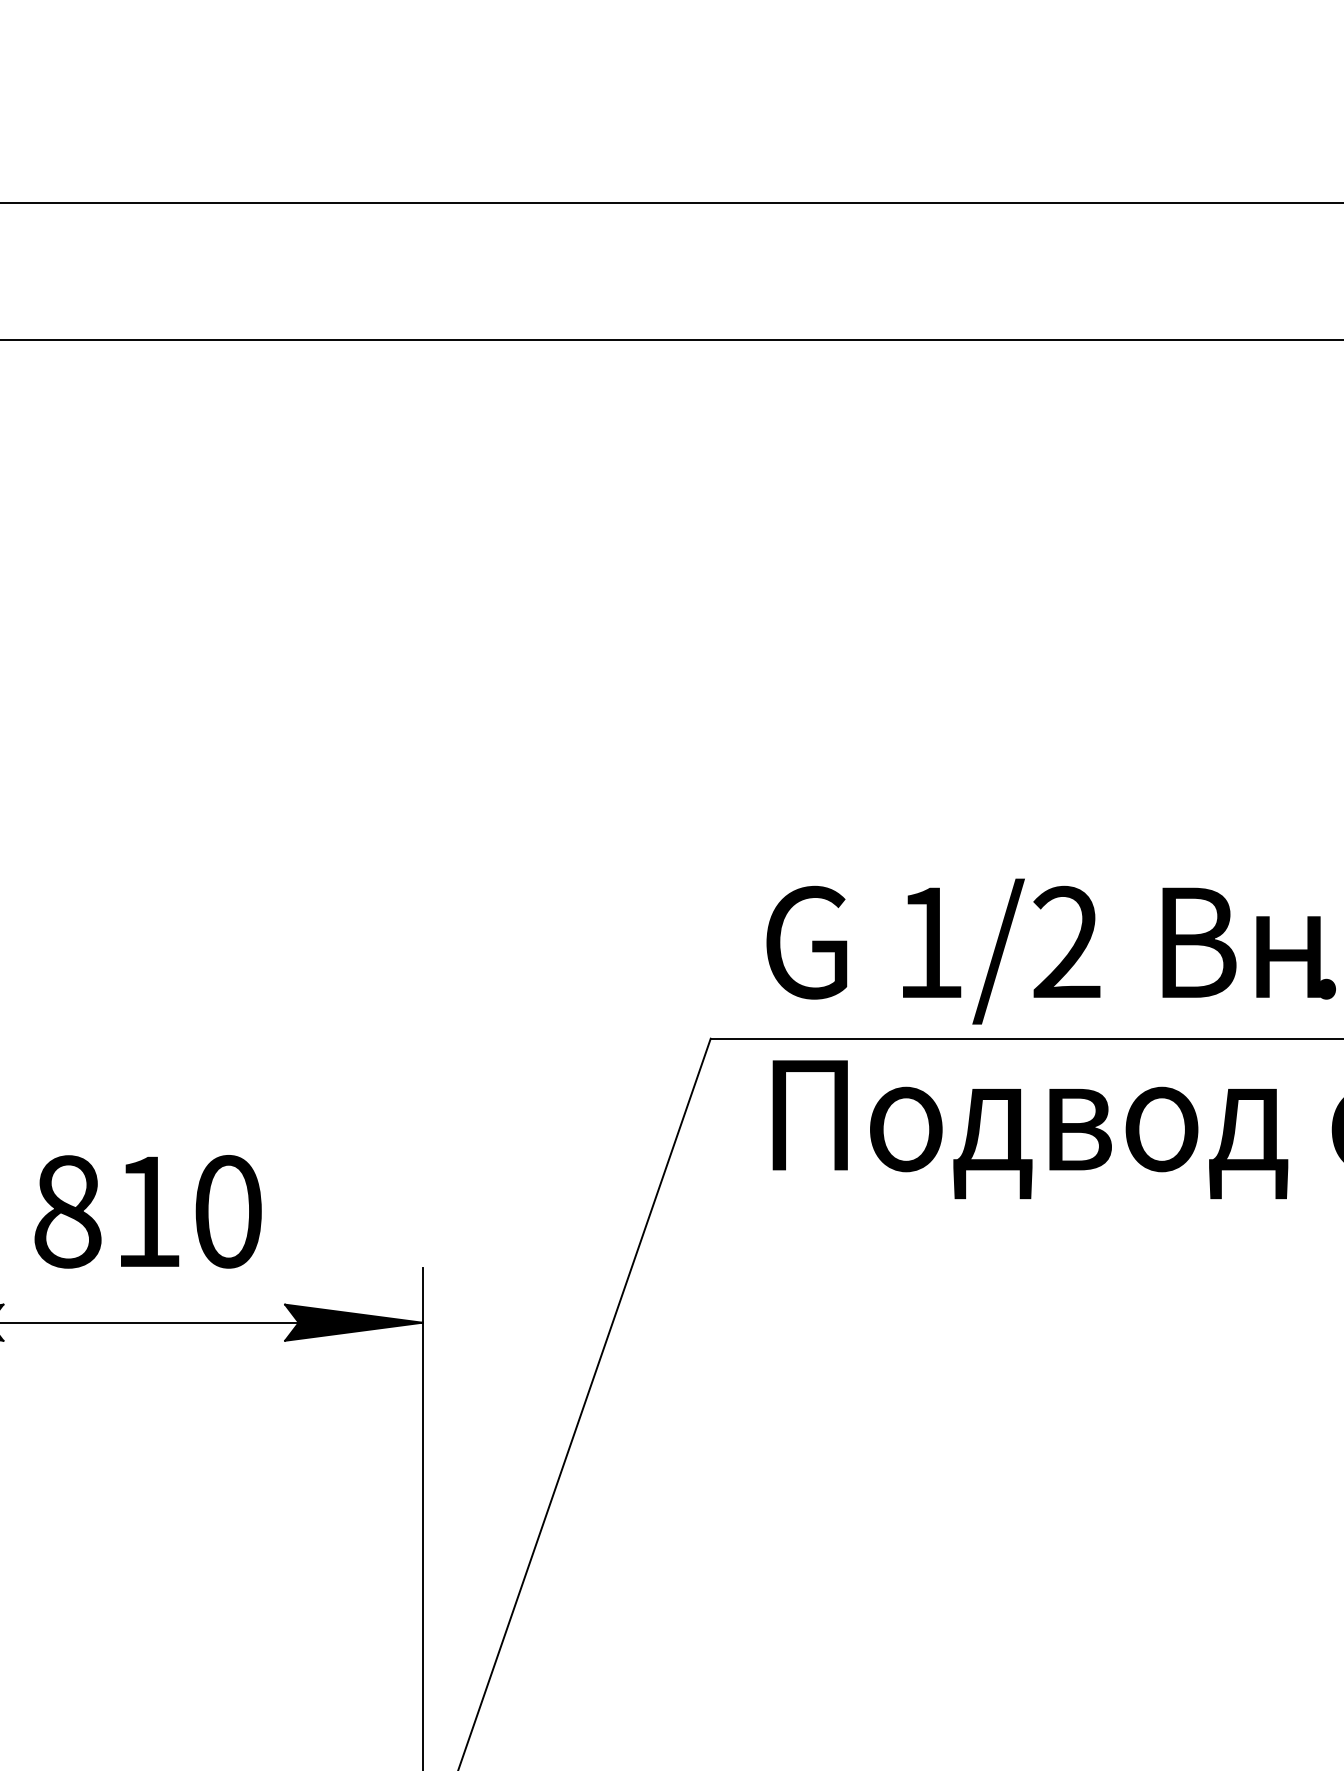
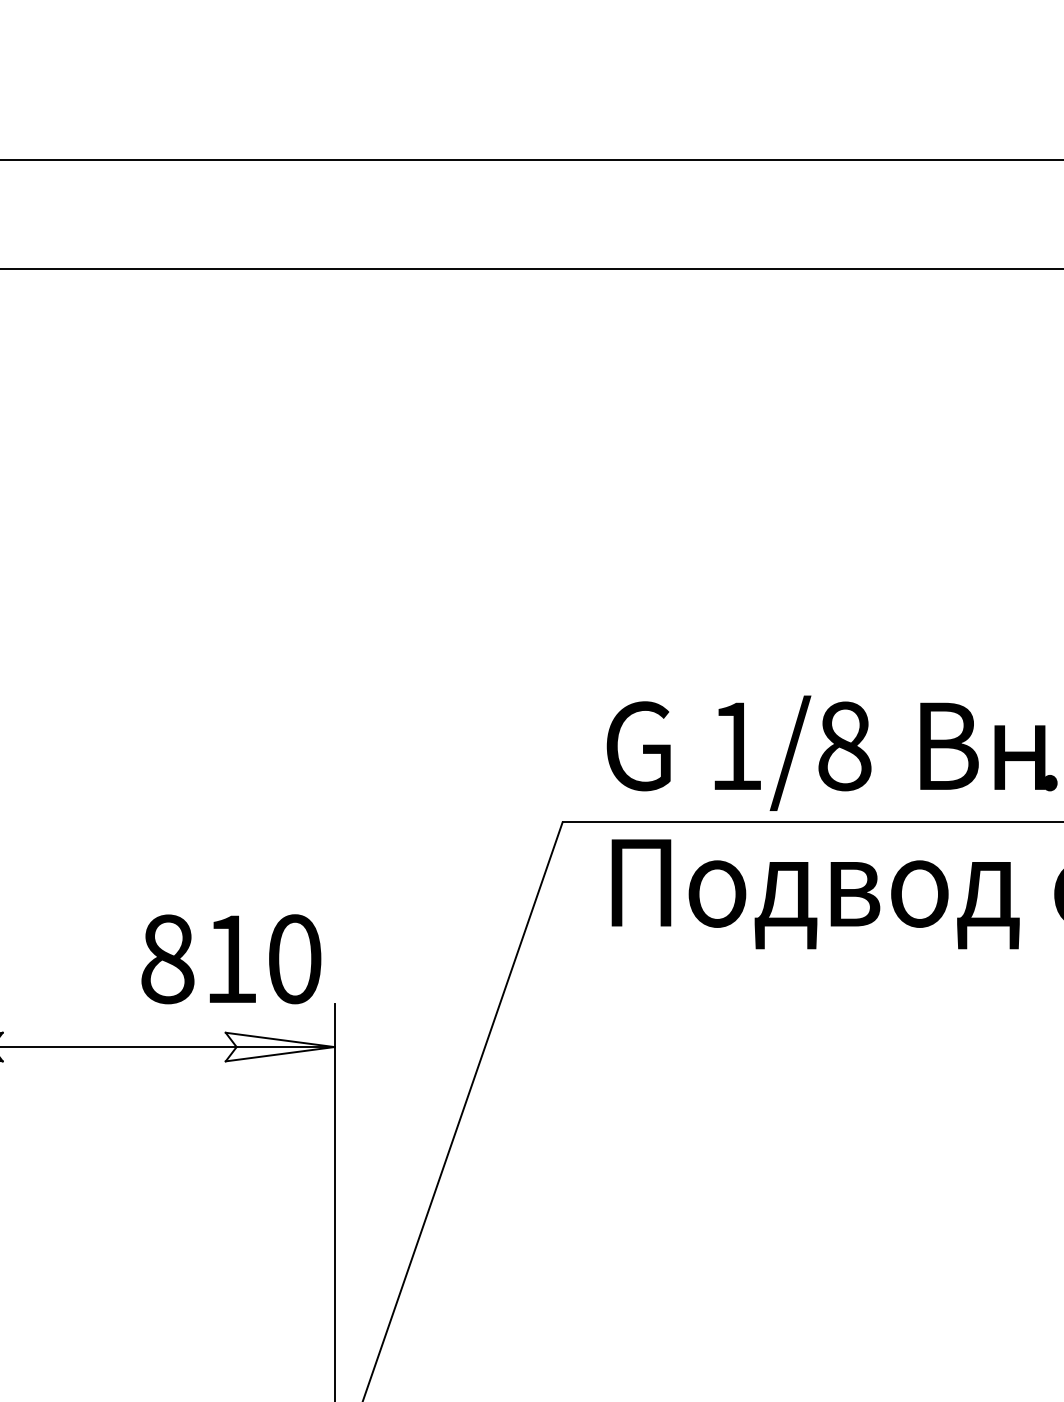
text: (1066, 942) -> (844, 746), 1/2 -> 1/8
text: (148, 1212) -> (231, 959), moved
fill: (352, 1322) -> (279, 1046), removed

